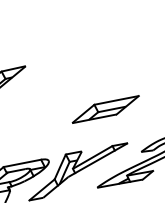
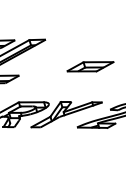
part: (105, 109) -> (90, 66), moved

